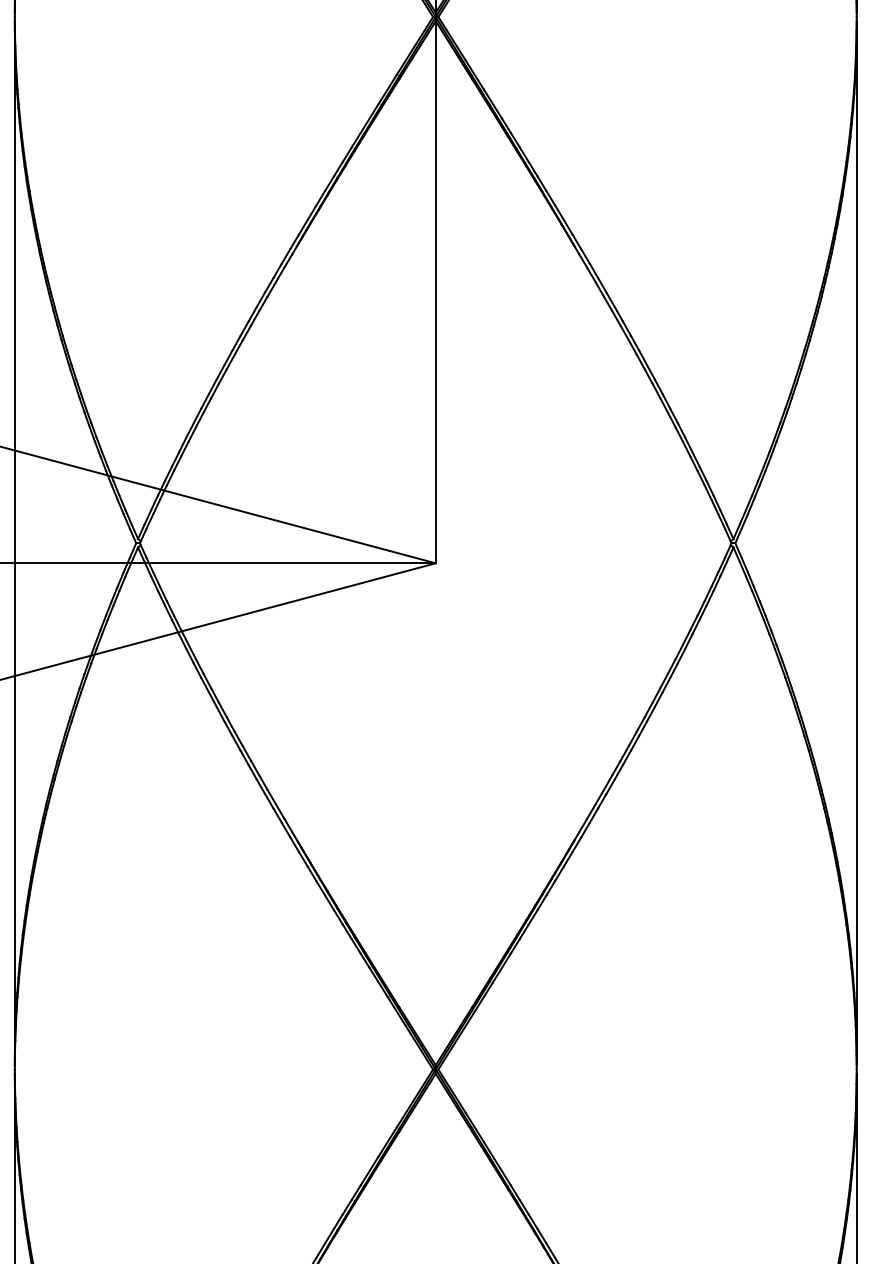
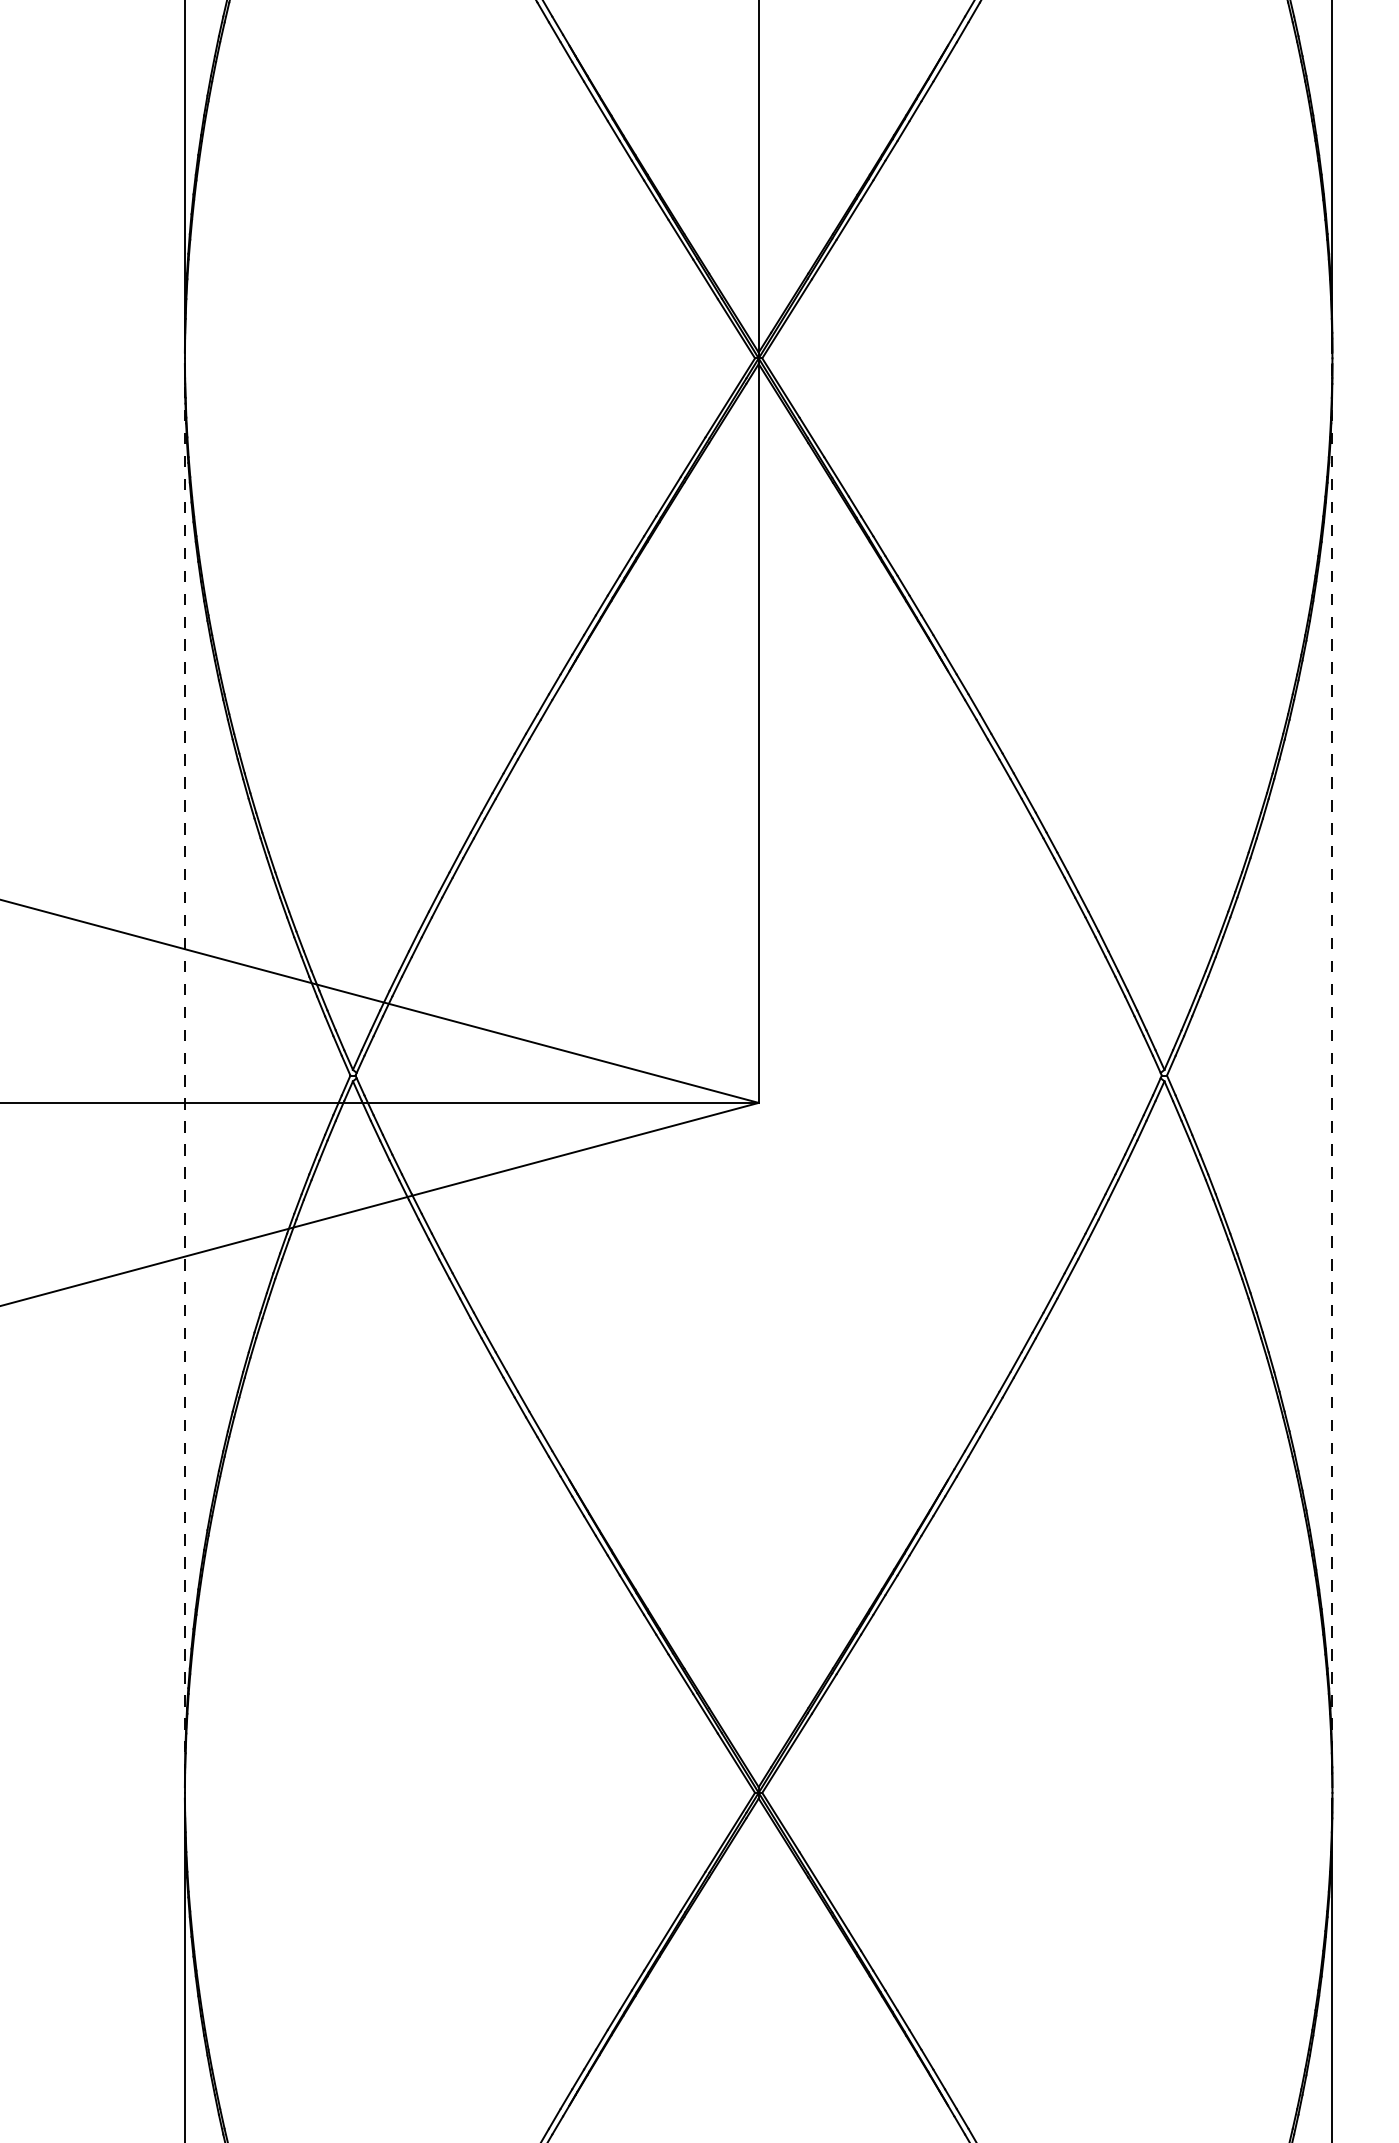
line: (14, 543) -> (184, 1075), solid -> dashed
line: (856, 543) -> (1332, 1075), solid -> dashed

